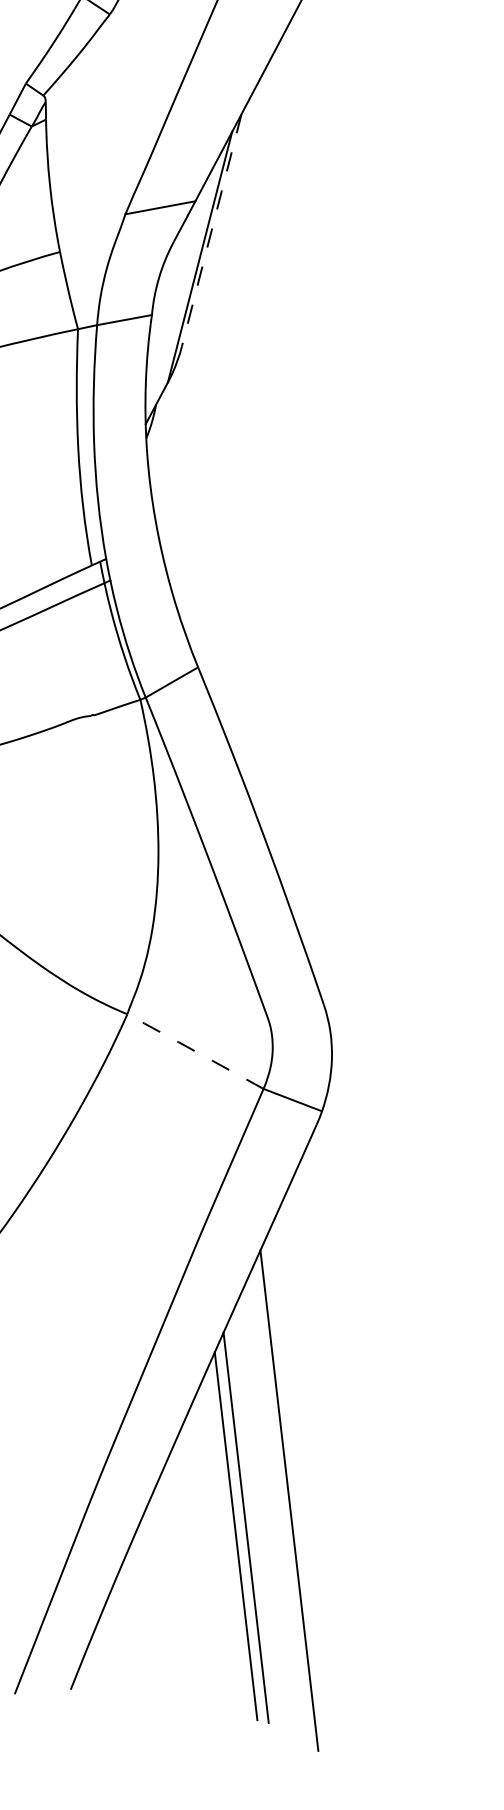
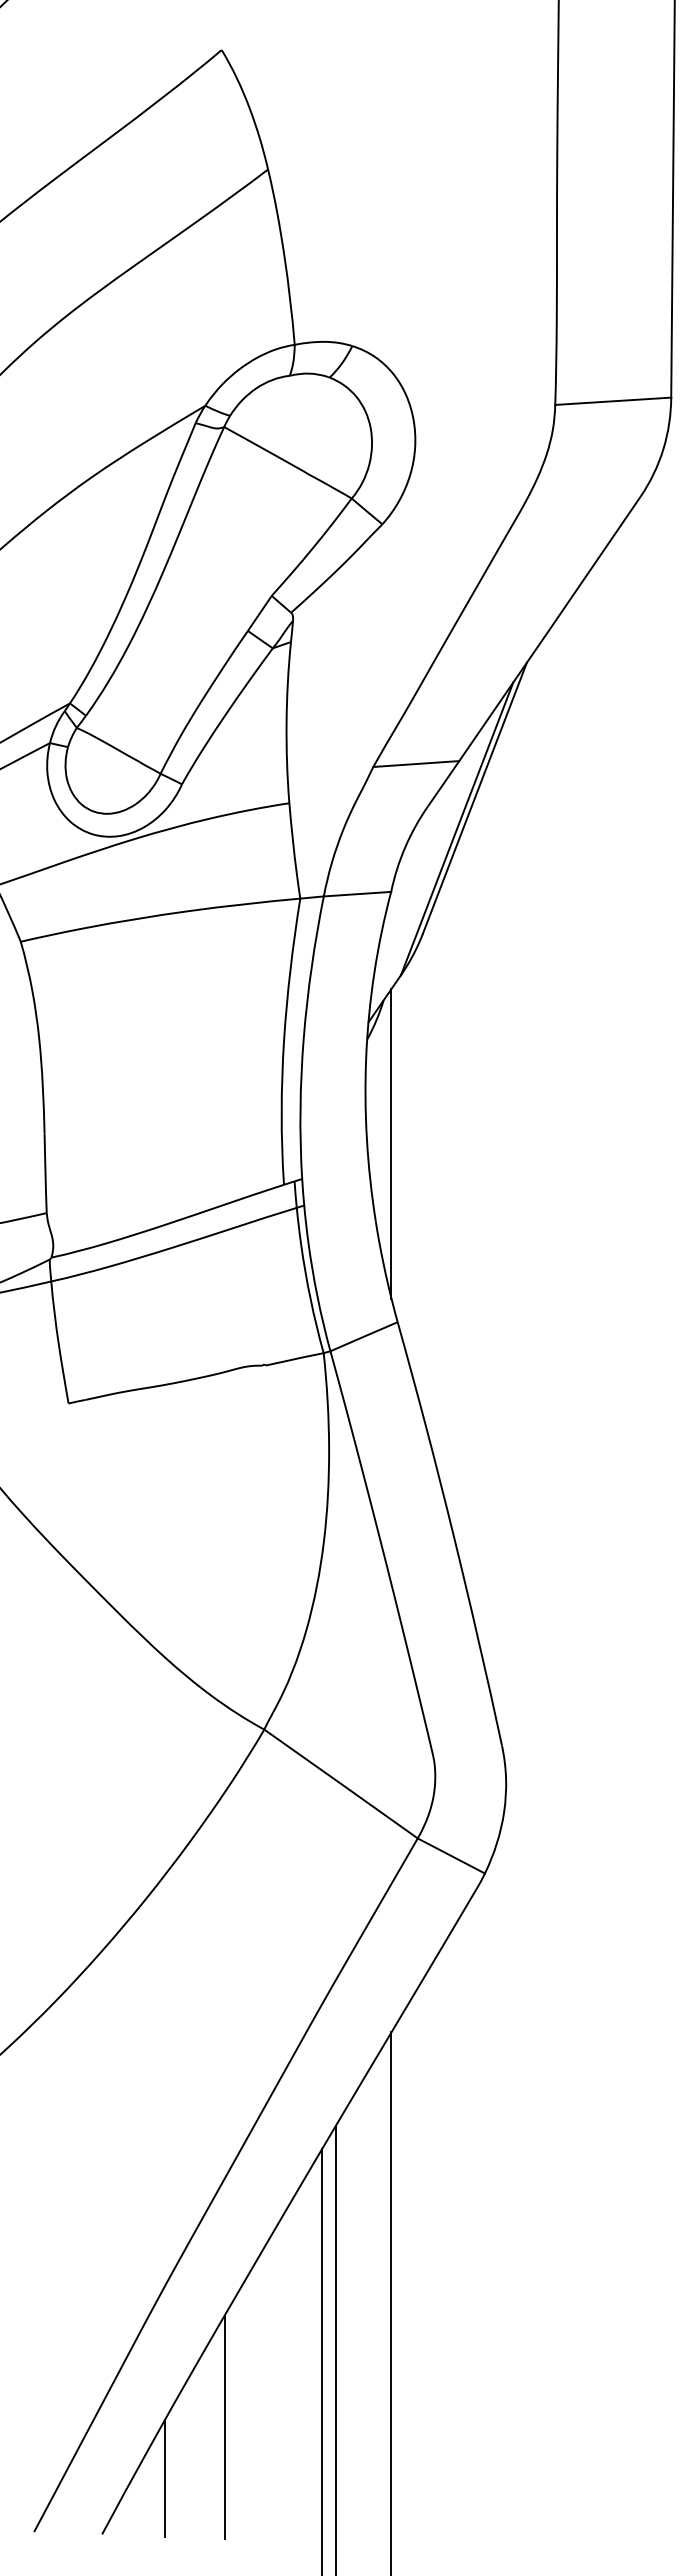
line: (211, 230) -> (474, 798), dashed -> solid
line: (176, 521) -> (391, 1143), added
arc: (195, 1051) -> (341, 1783), dashed -> solid
line: (160, 1589) -> (224, 2426), added
line: (116, 1637) -> (164, 2477), added

